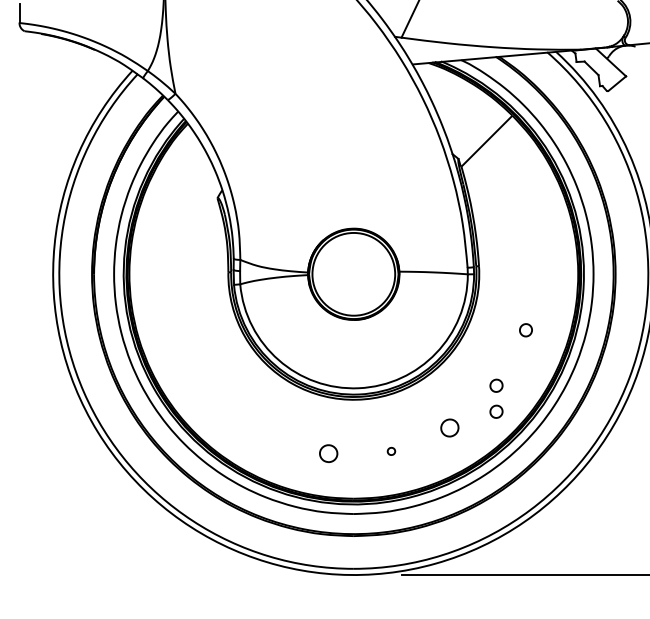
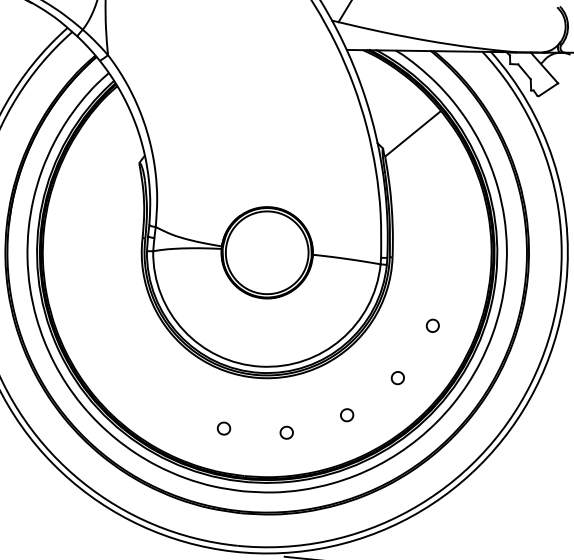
part: (496, 411) -> (395, 403), removed
part: (449, 427) -> (346, 414), size x0.71
part: (391, 451) -> (286, 432), size x1.67
part: (328, 453) -> (223, 428), size x0.71

